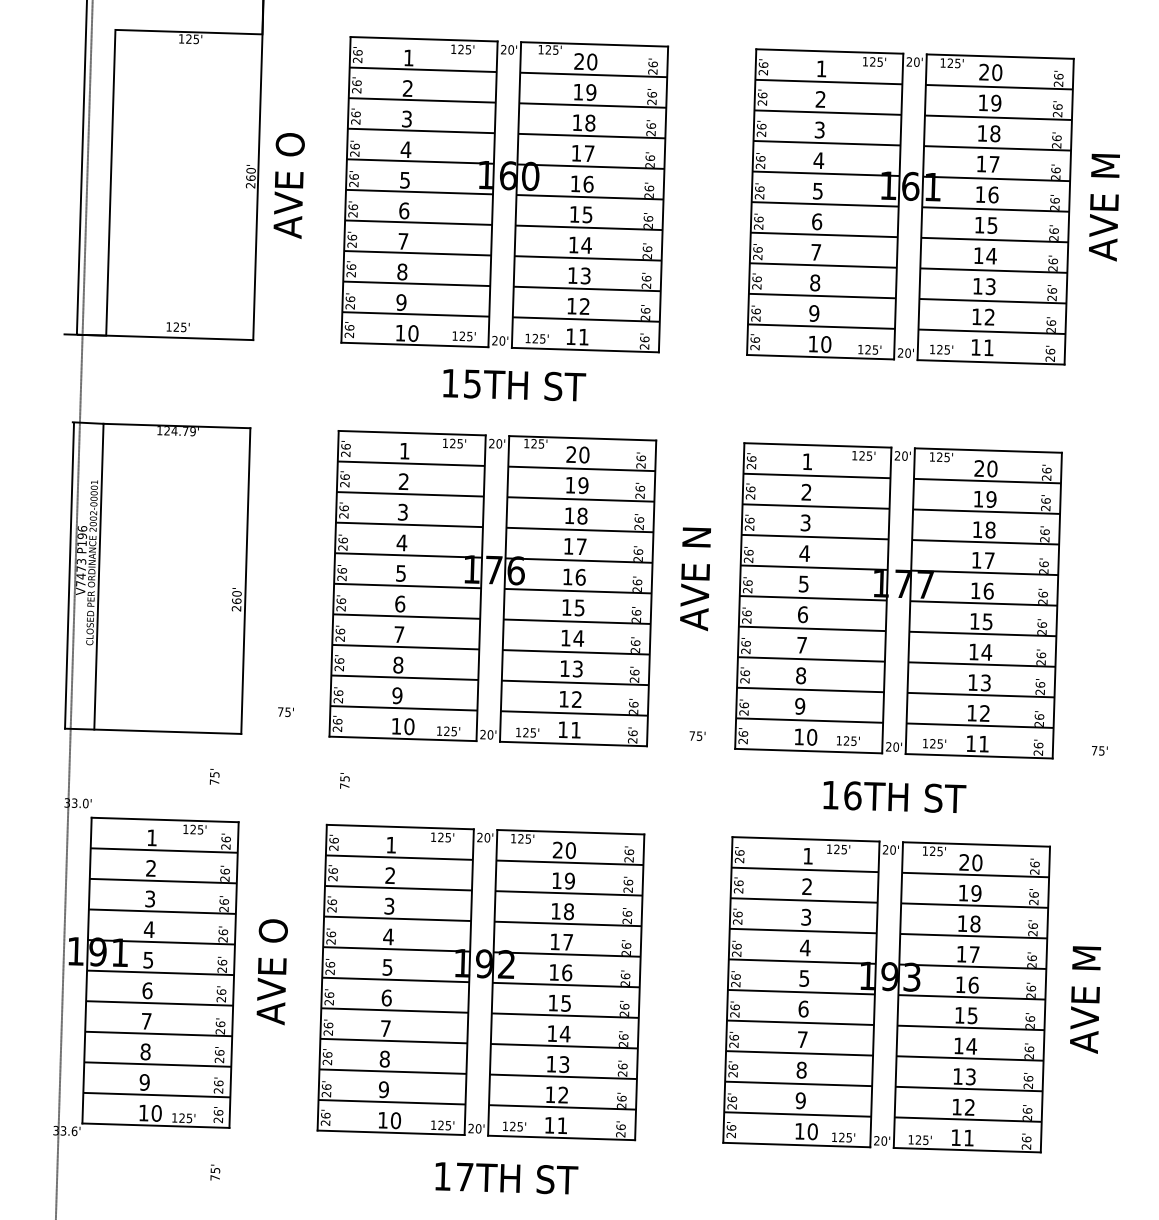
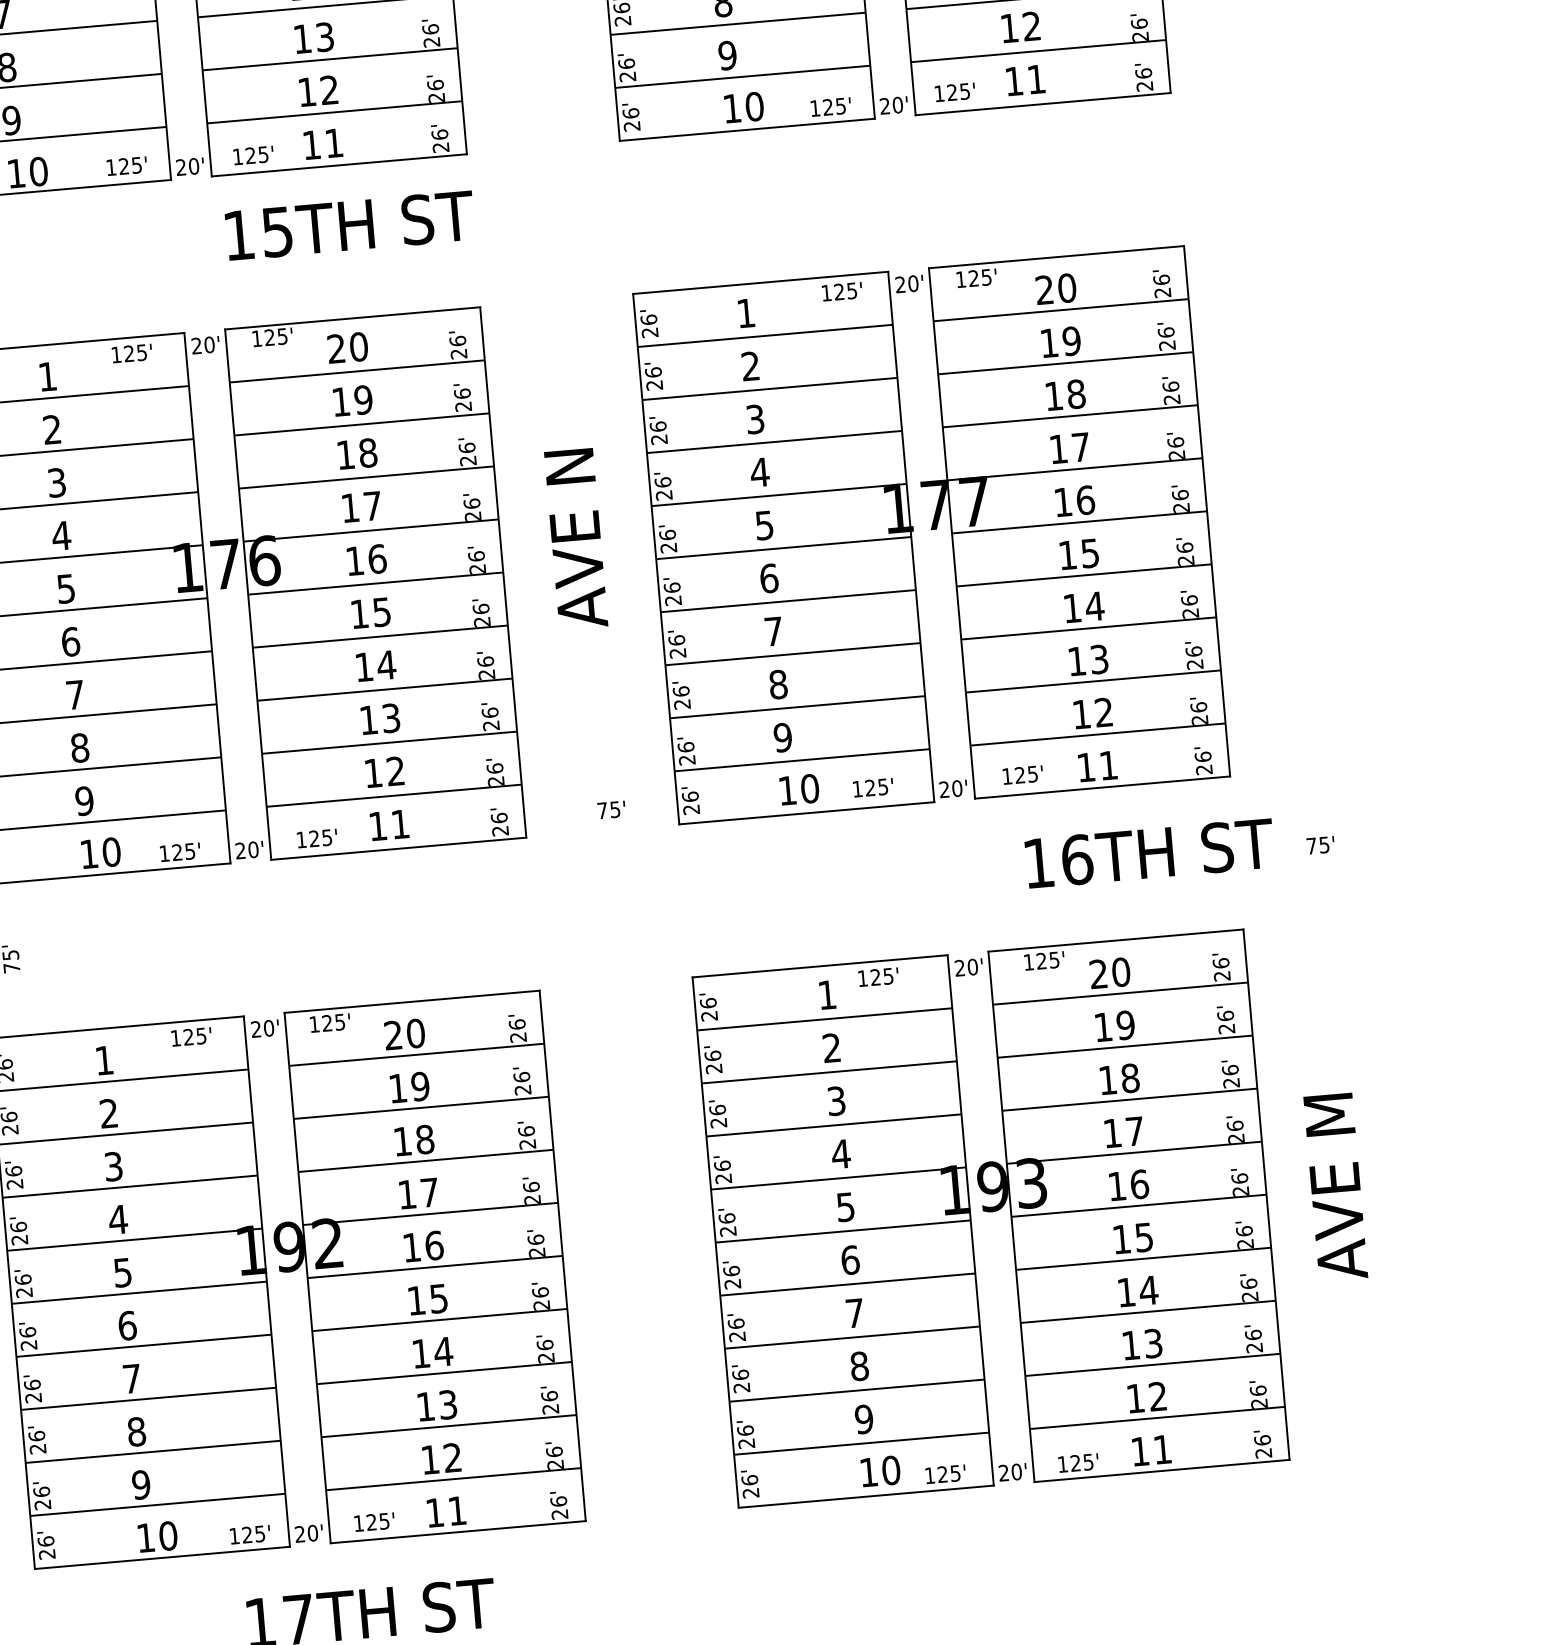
text: (514, 385) -> (350, 226), moved
text: (1099, 750) -> (1320, 844), moved
text: (894, 796) -> (1149, 852), moved

